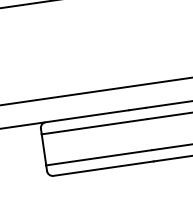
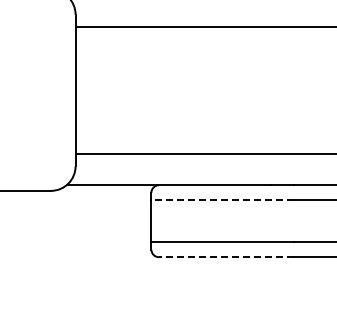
line: (93, 126) -> (221, 200), solid -> dashed
line: (103, 168) -> (225, 257), solid -> dashed

